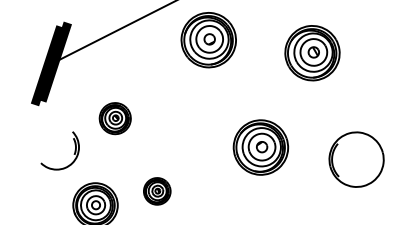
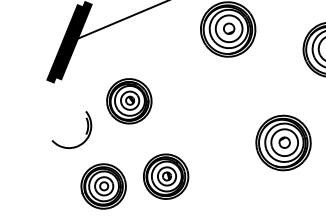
part: (115, 118) -> (129, 101), size x1.43
part: (260, 147) -> (283, 142), moved
part: (157, 191) -> (166, 176), size x1.67

